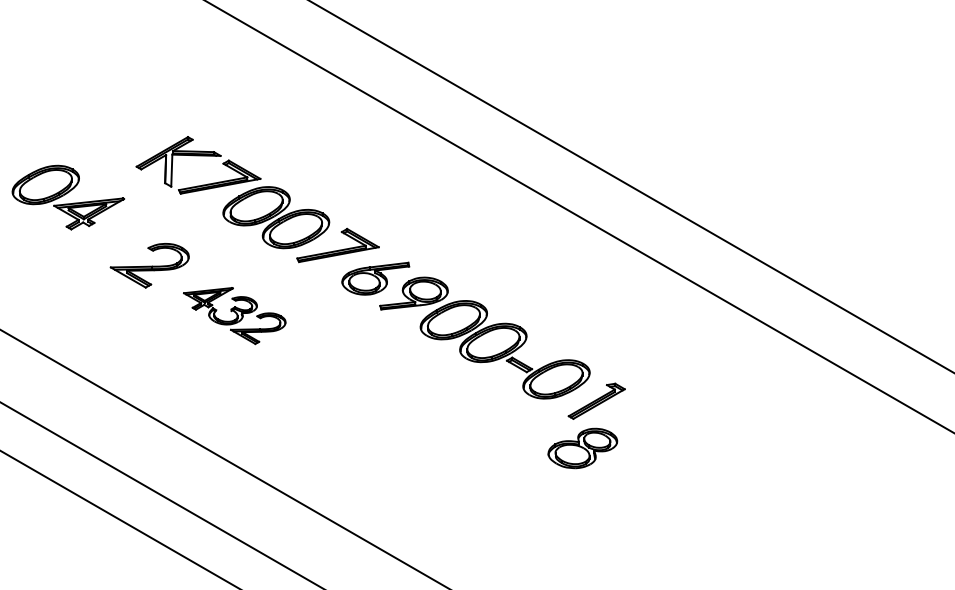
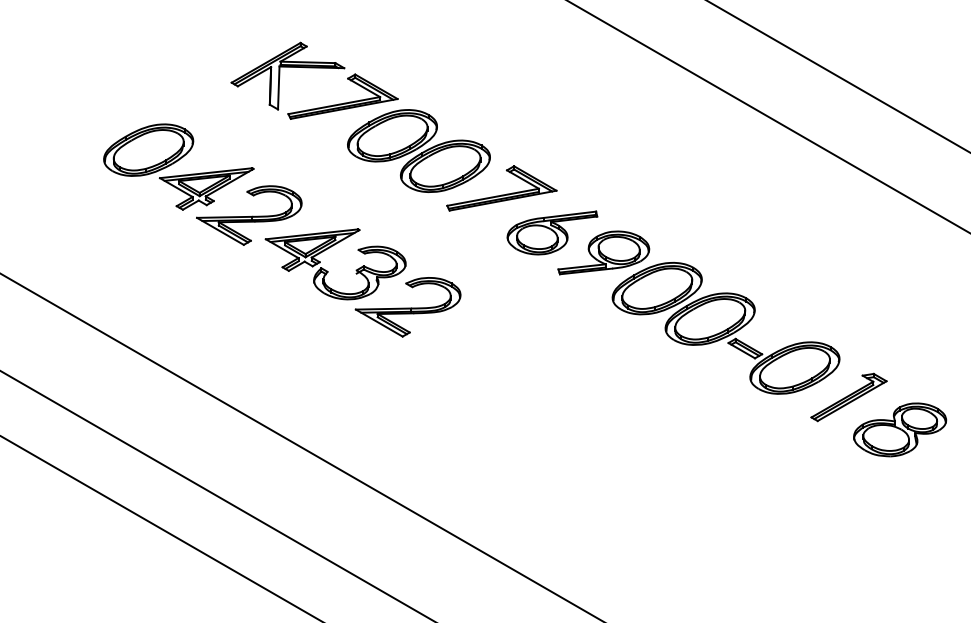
part: (67, 197) -> (177, 166), moved
part: (234, 315) -> (362, 282), size x1.43
part: (582, 448) -> (899, 429), moved

